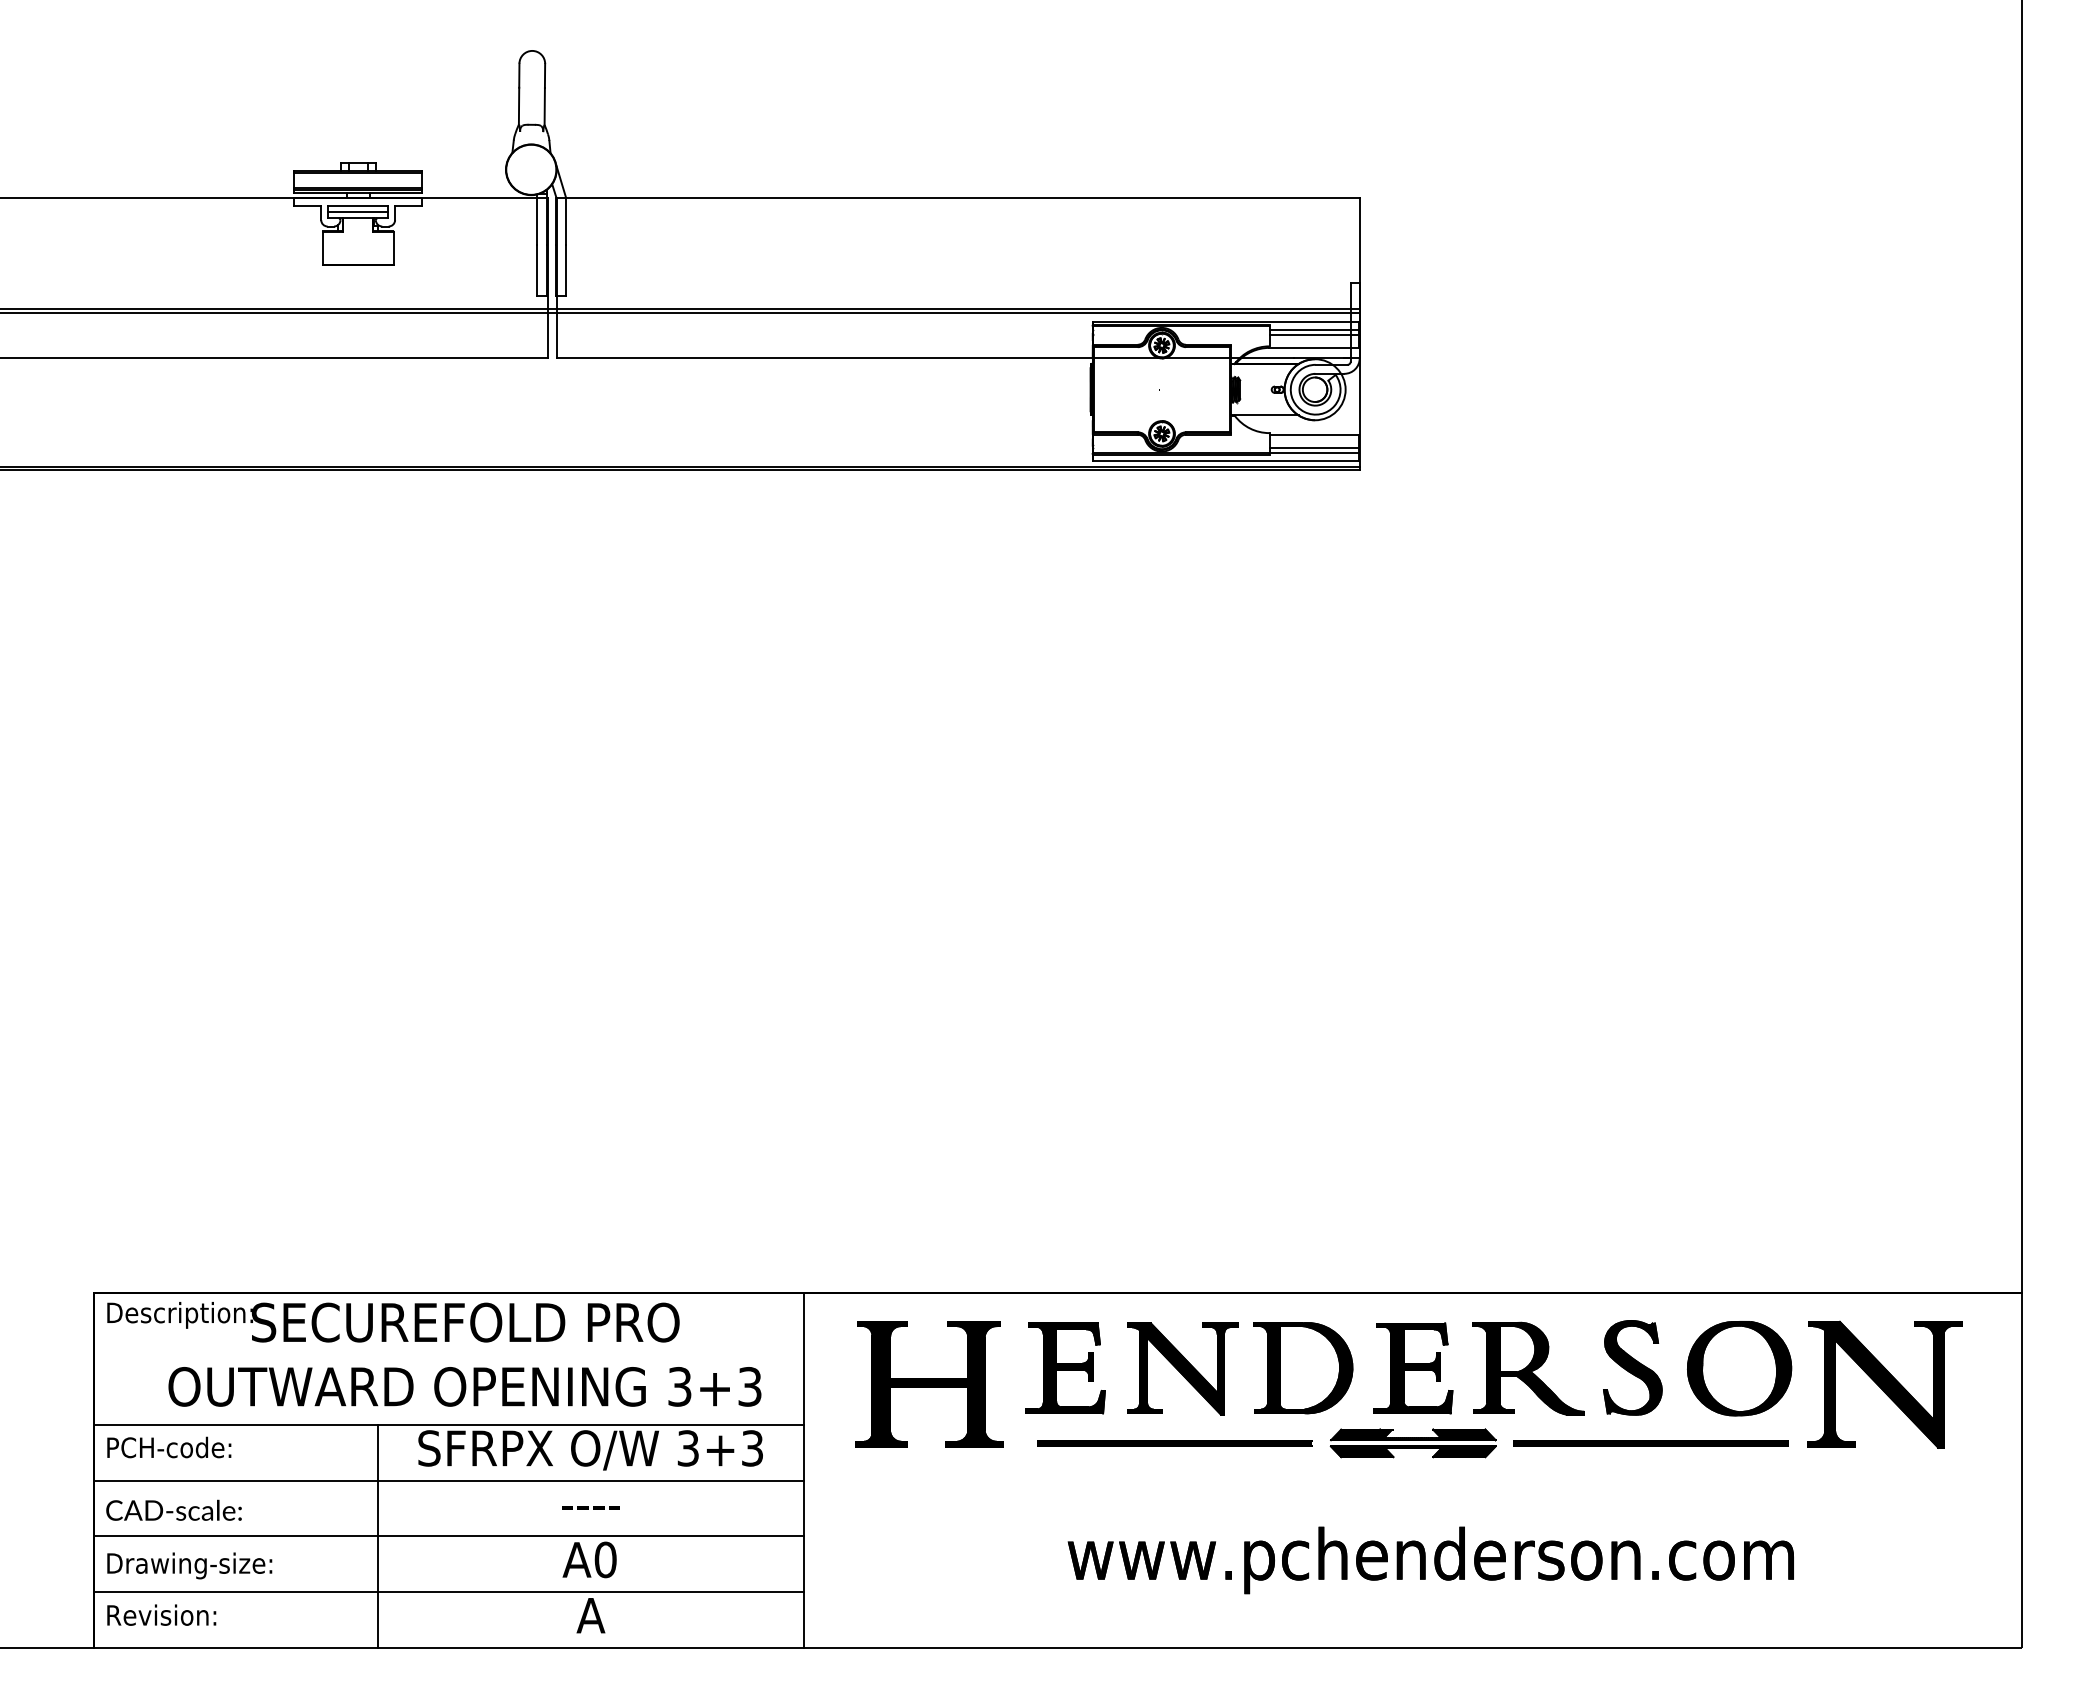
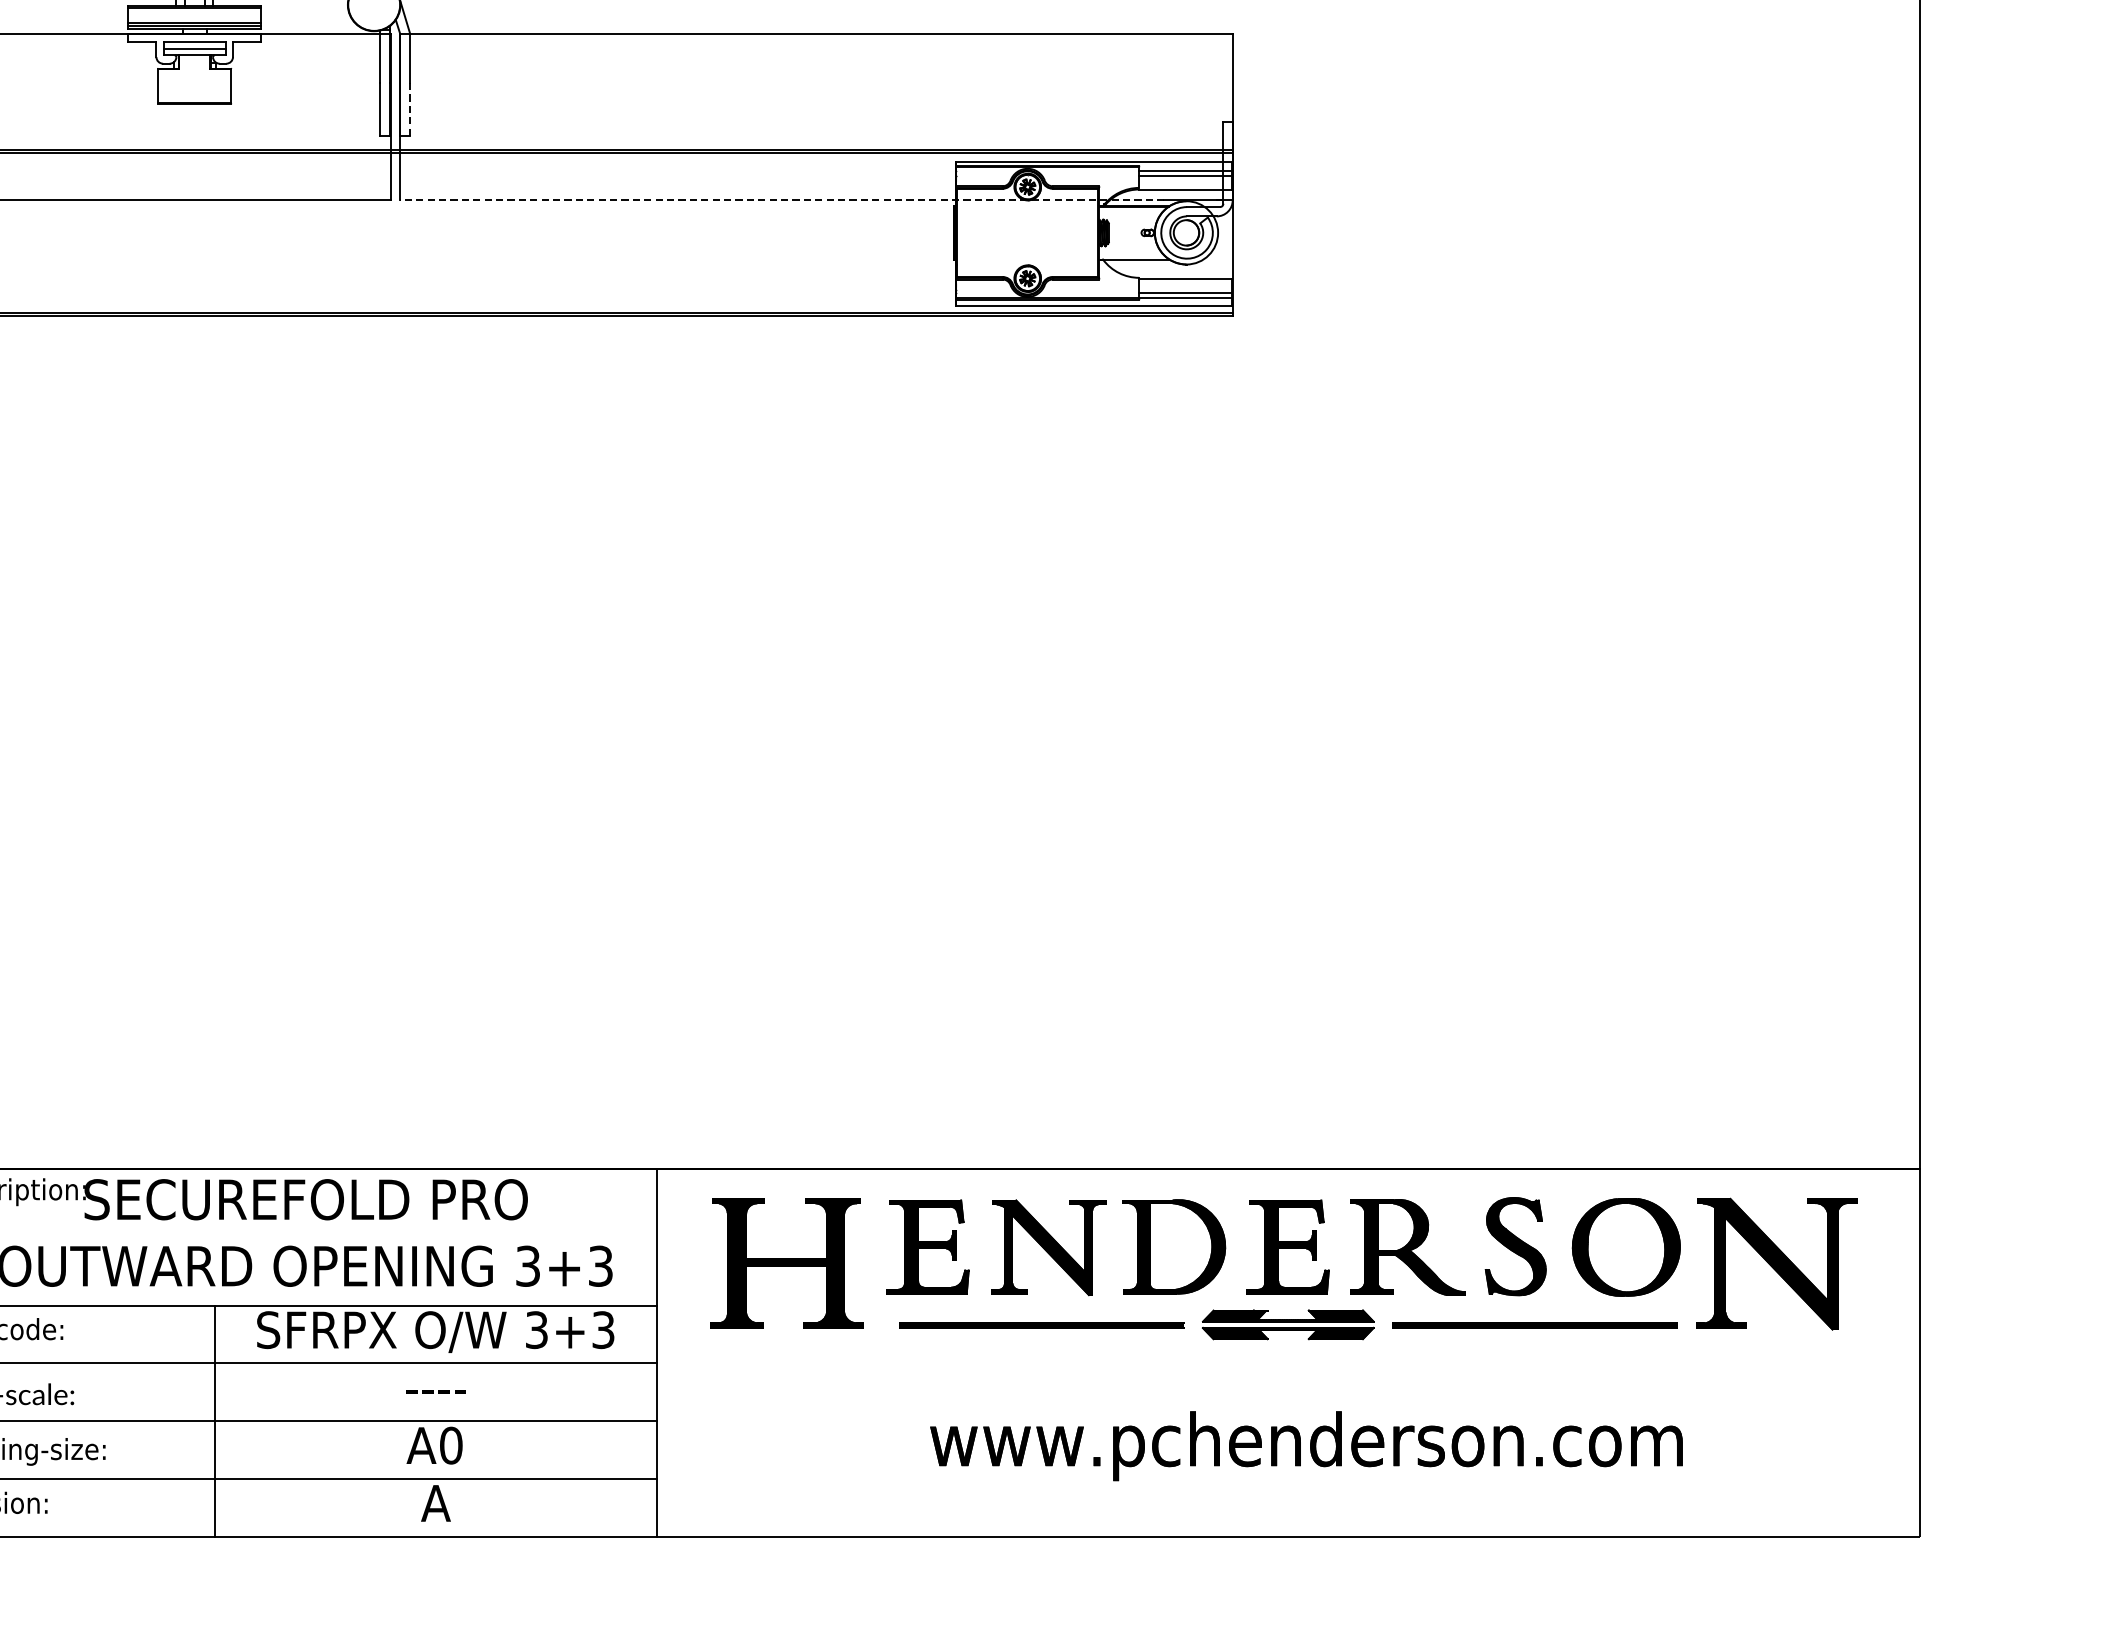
line: (566, 270) -> (410, 109), solid -> dashed
line: (925, 358) -> (782, 200), solid -> dashed

